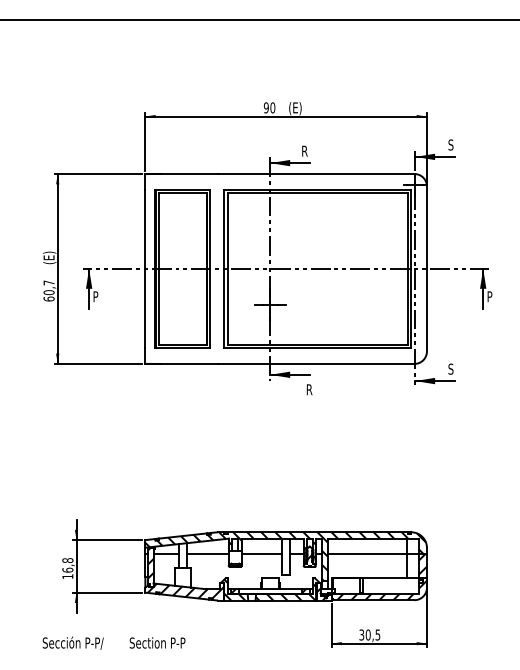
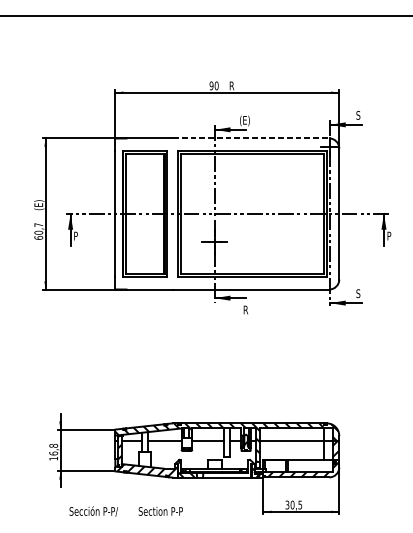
text: (295, 108) -> (234, 86), (E) -> R
text: (308, 151) -> (245, 120), R -> (E)
line: (316, 174) -> (251, 138), solid -> dashed
hatch: (285, 591) -> (226, 470), removed
text: (113, 642) -> (125, 511), moved

